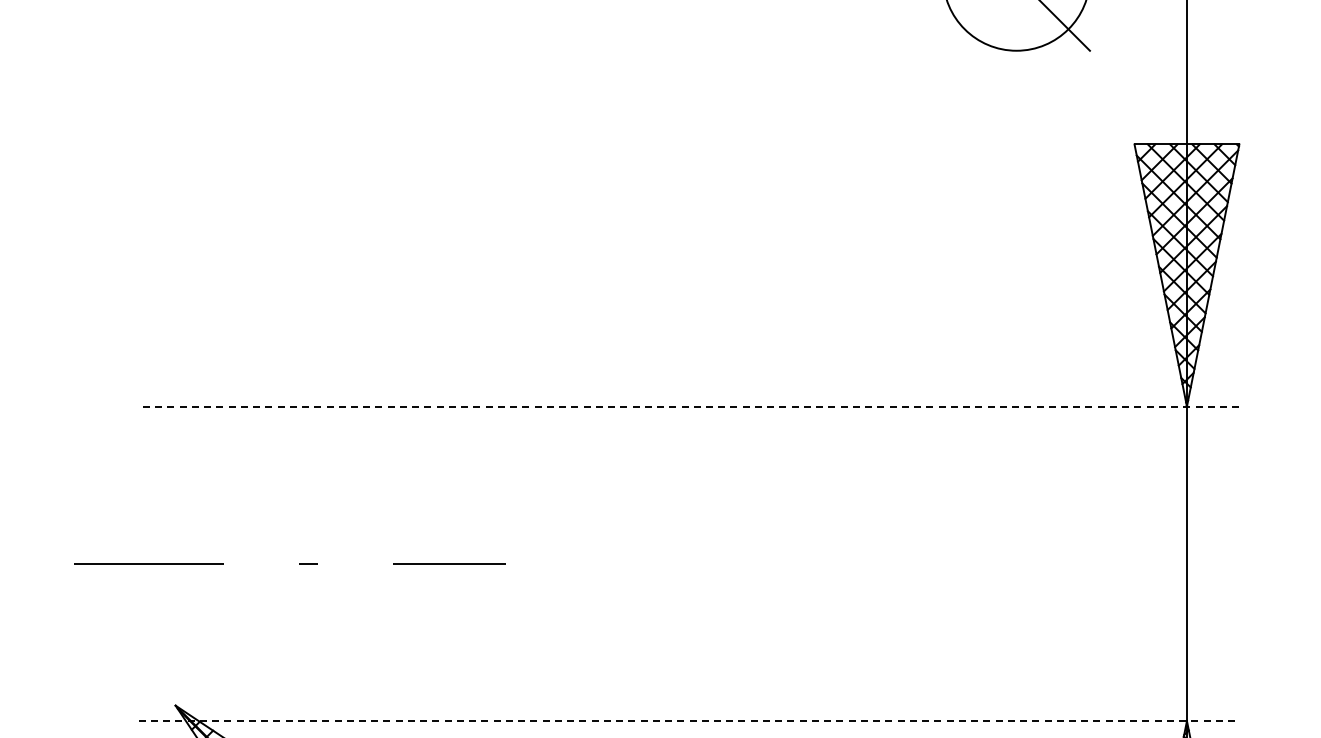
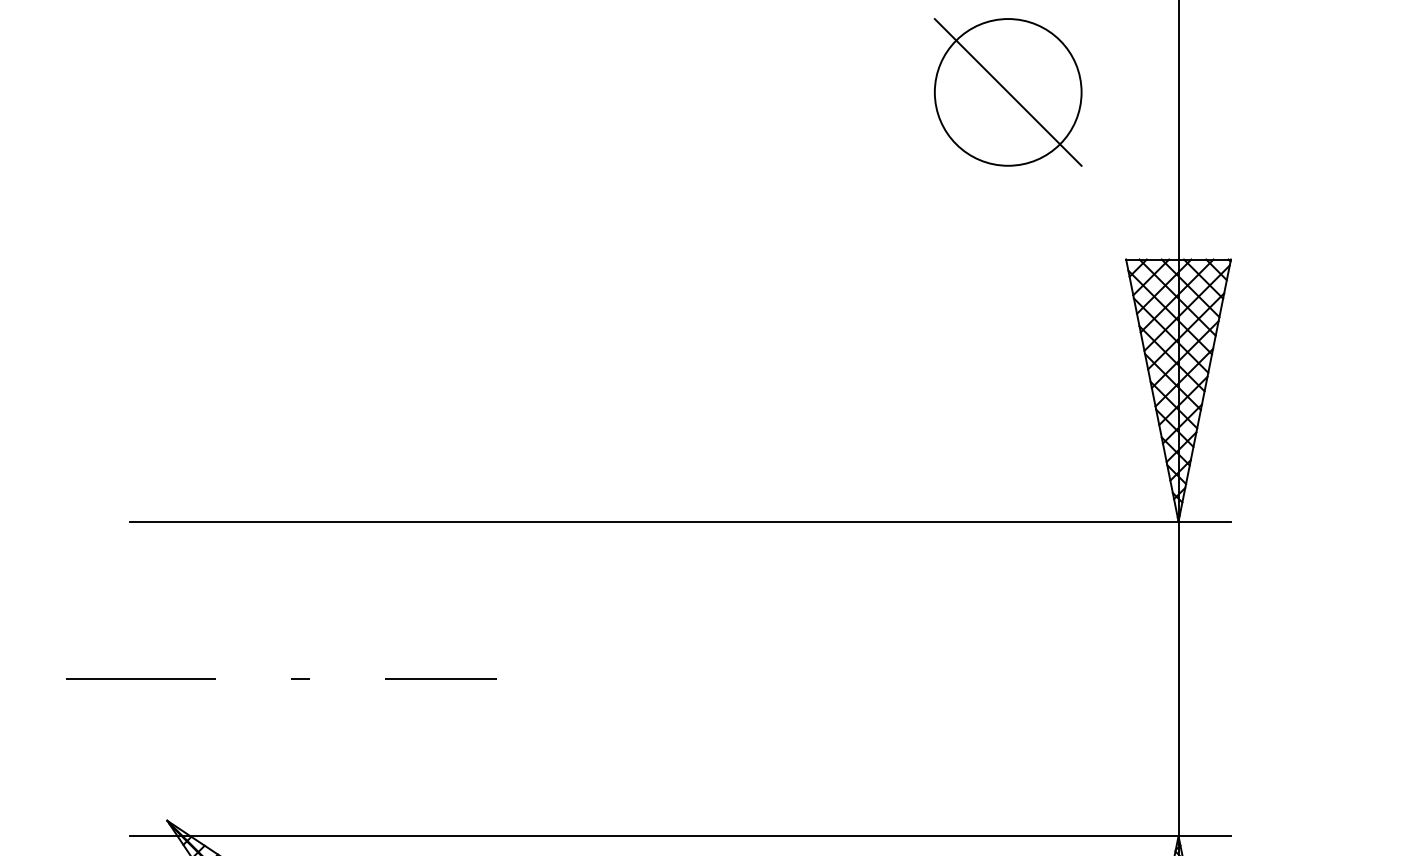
line: (688, 406) -> (680, 521), dashed -> solid
line: (689, 721) -> (681, 836), dashed -> solid

